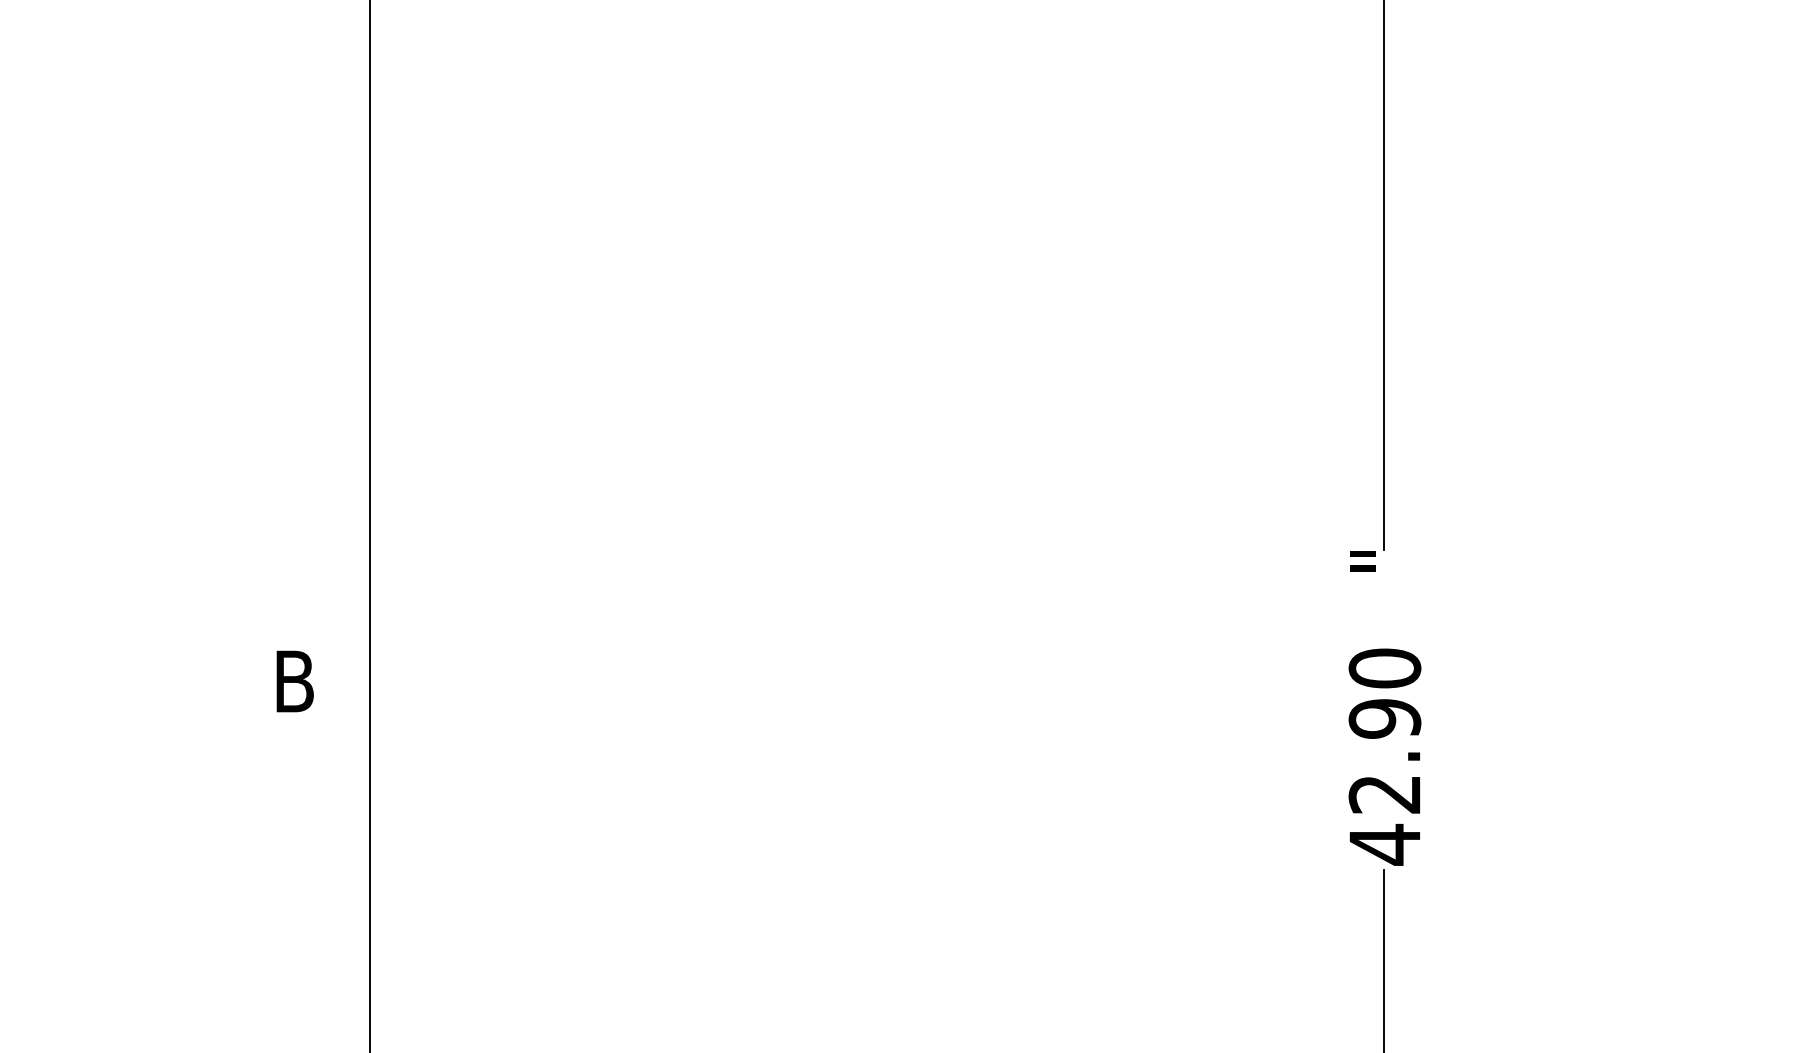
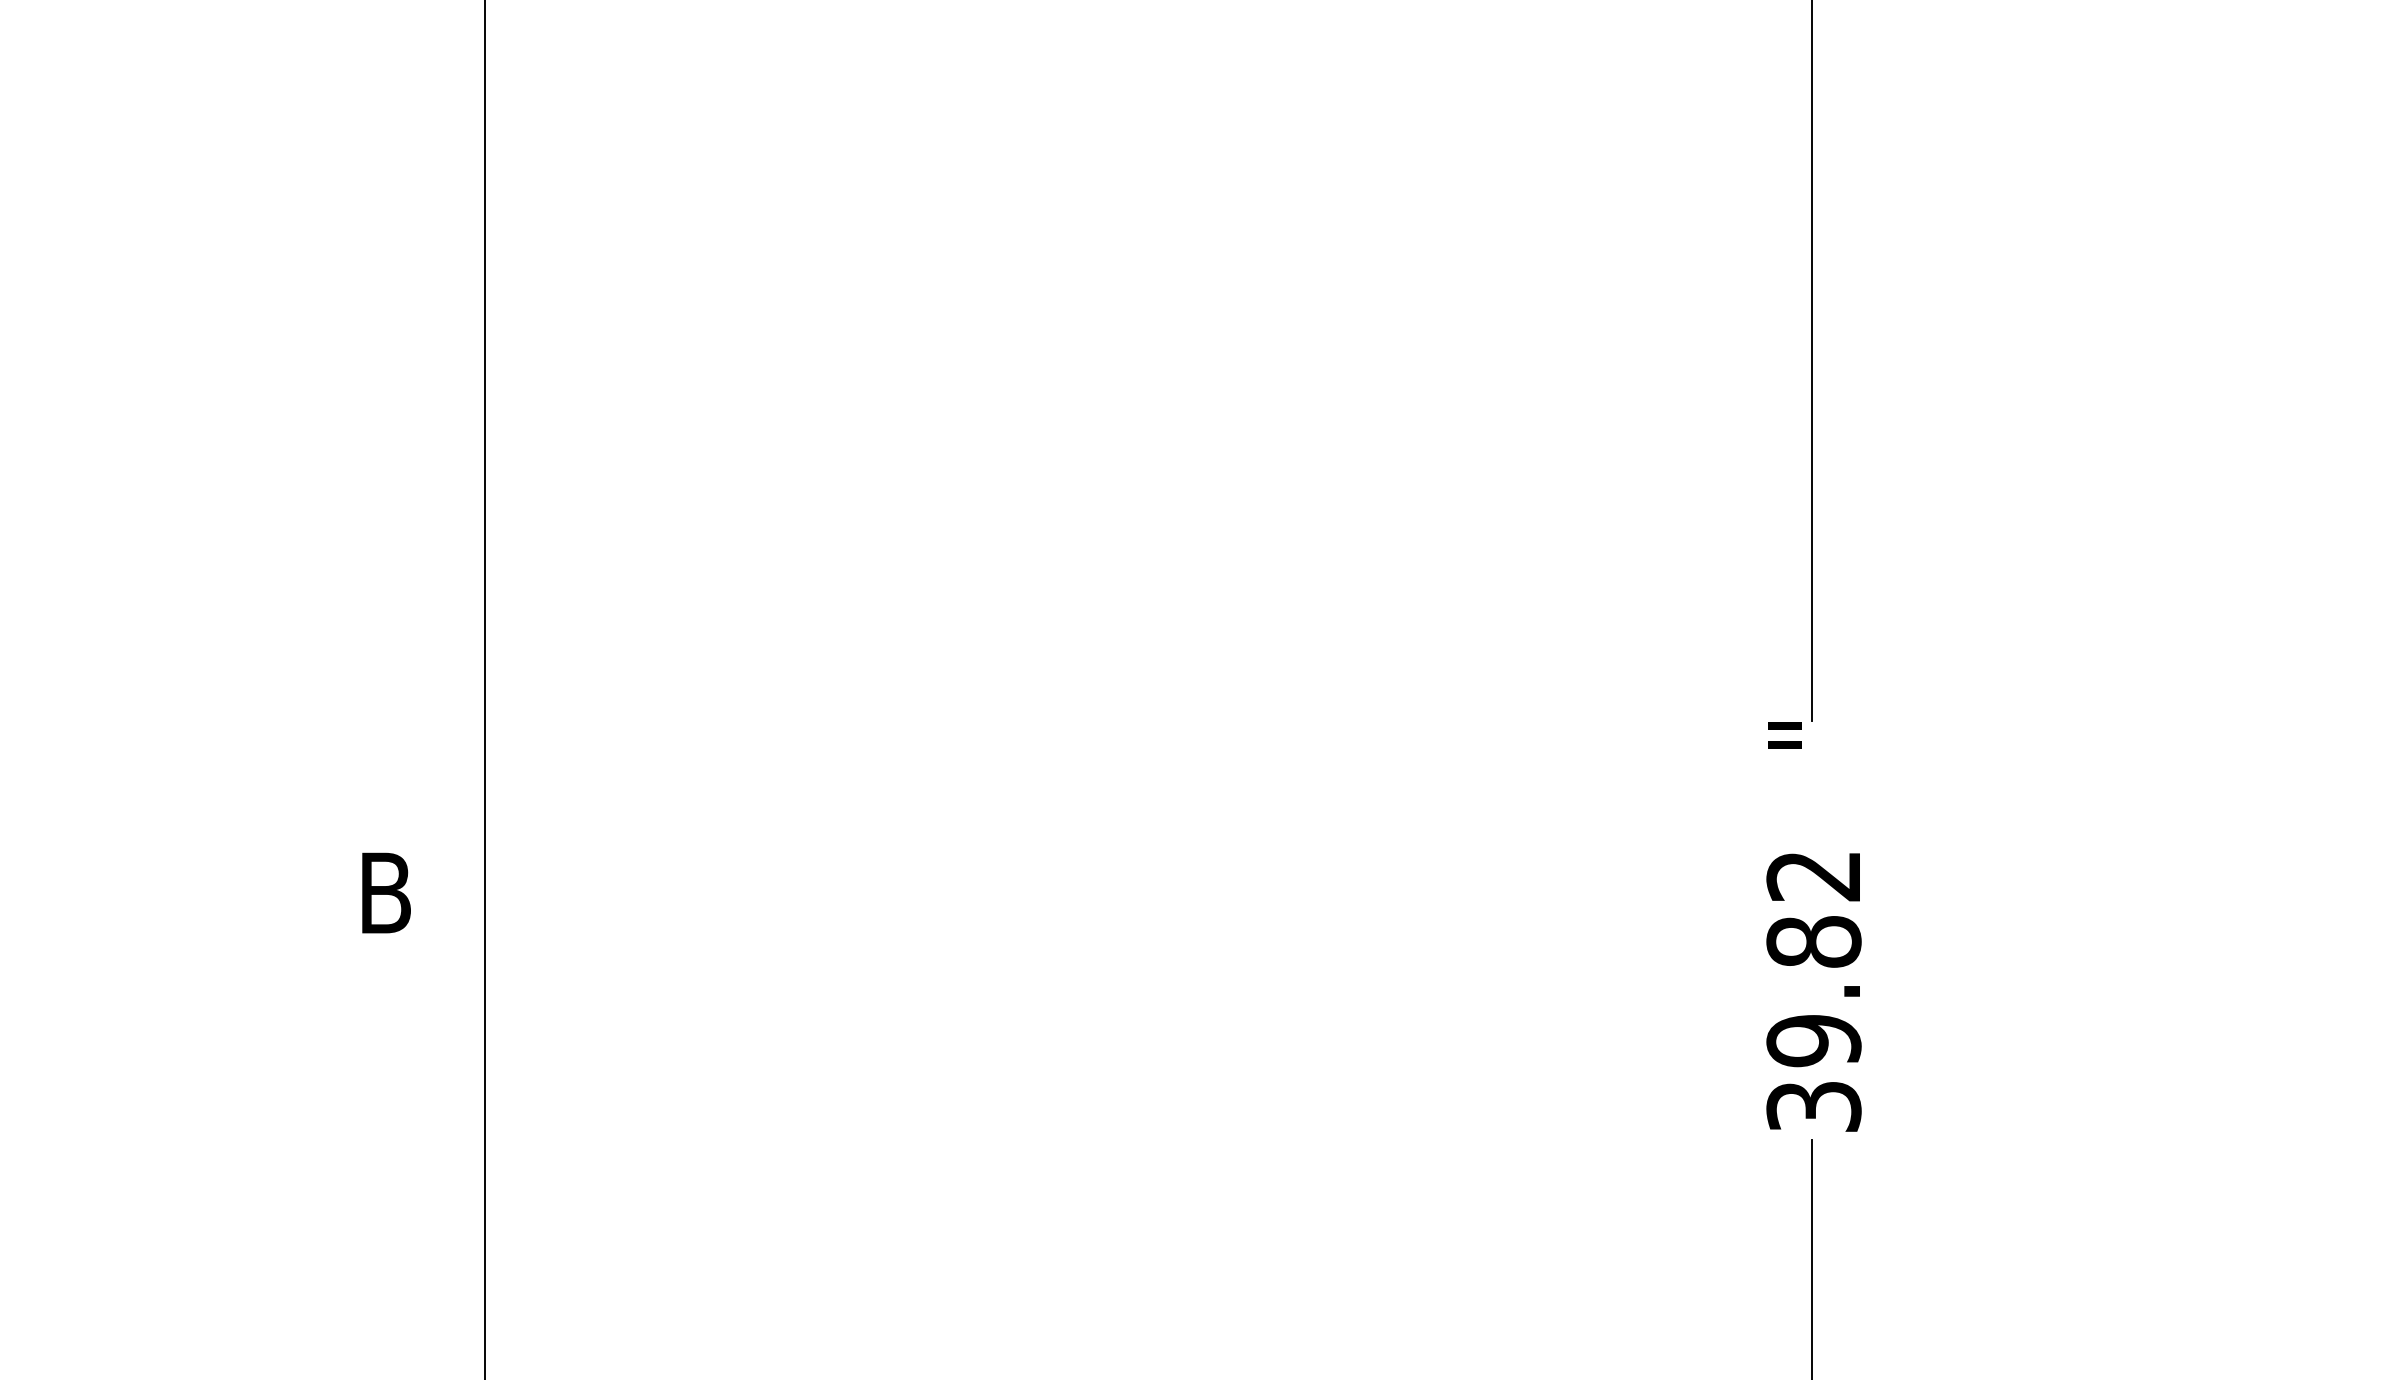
text: (1384, 757) -> (1813, 992), 42.90 -> 39.82

